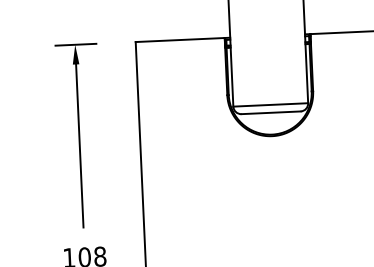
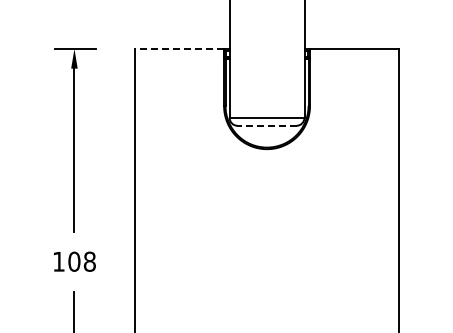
line: (180, 39) -> (179, 48), solid -> dashed
line: (271, 112) -> (267, 125), solid -> dashed

